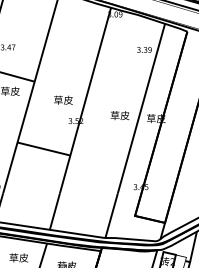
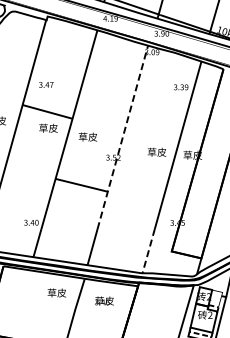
text: (62, 99) -> (87, 136), moved
line: (85, 99) -> (122, 136), solid -> dashed
line: (111, 215) -> (148, 251), solid -> dashed

